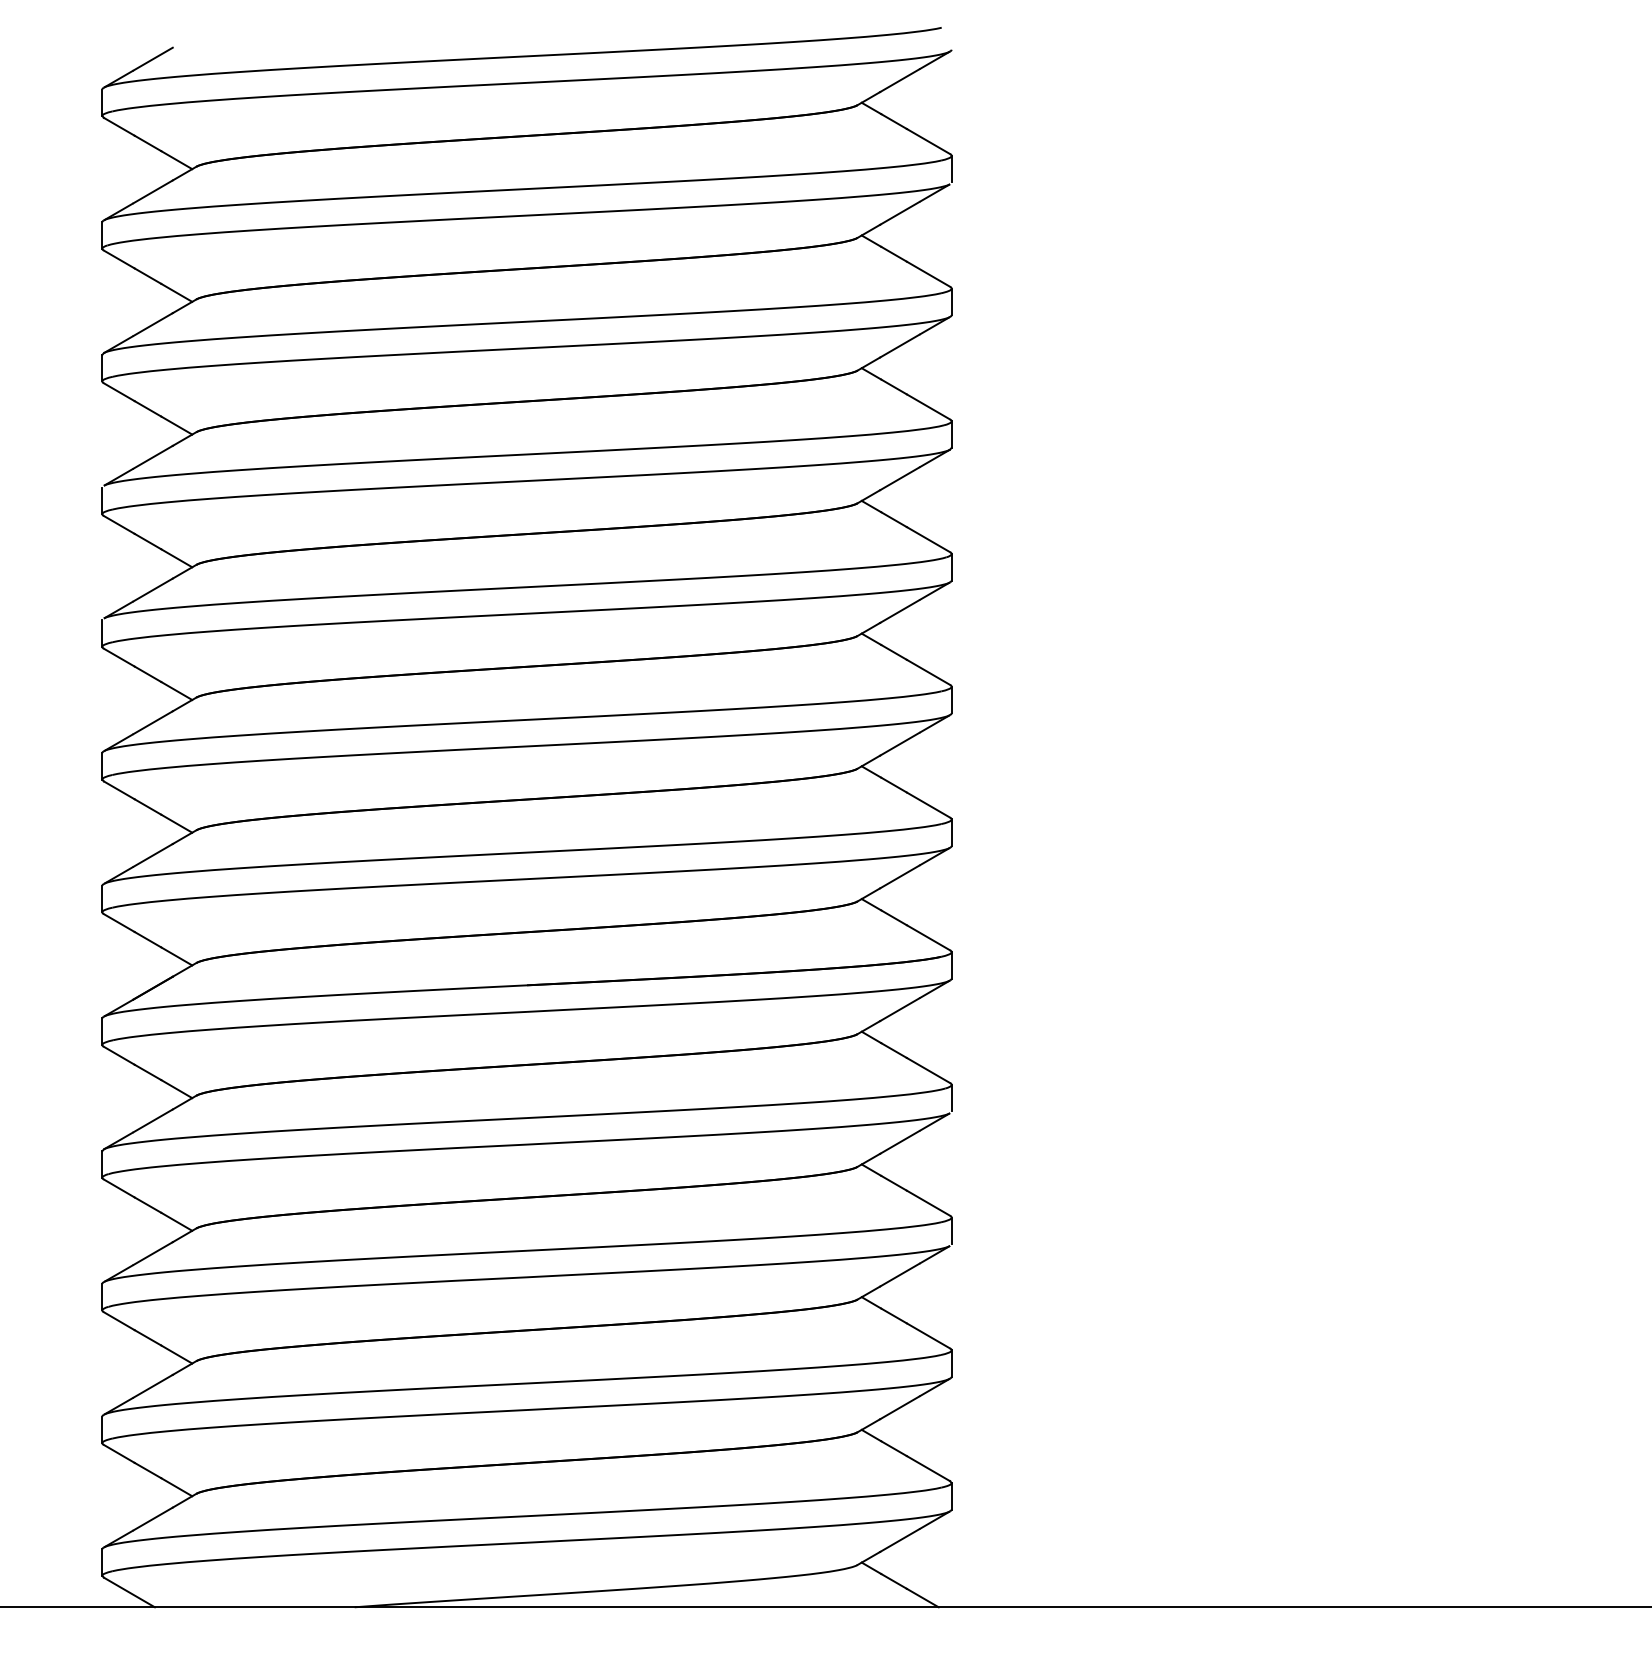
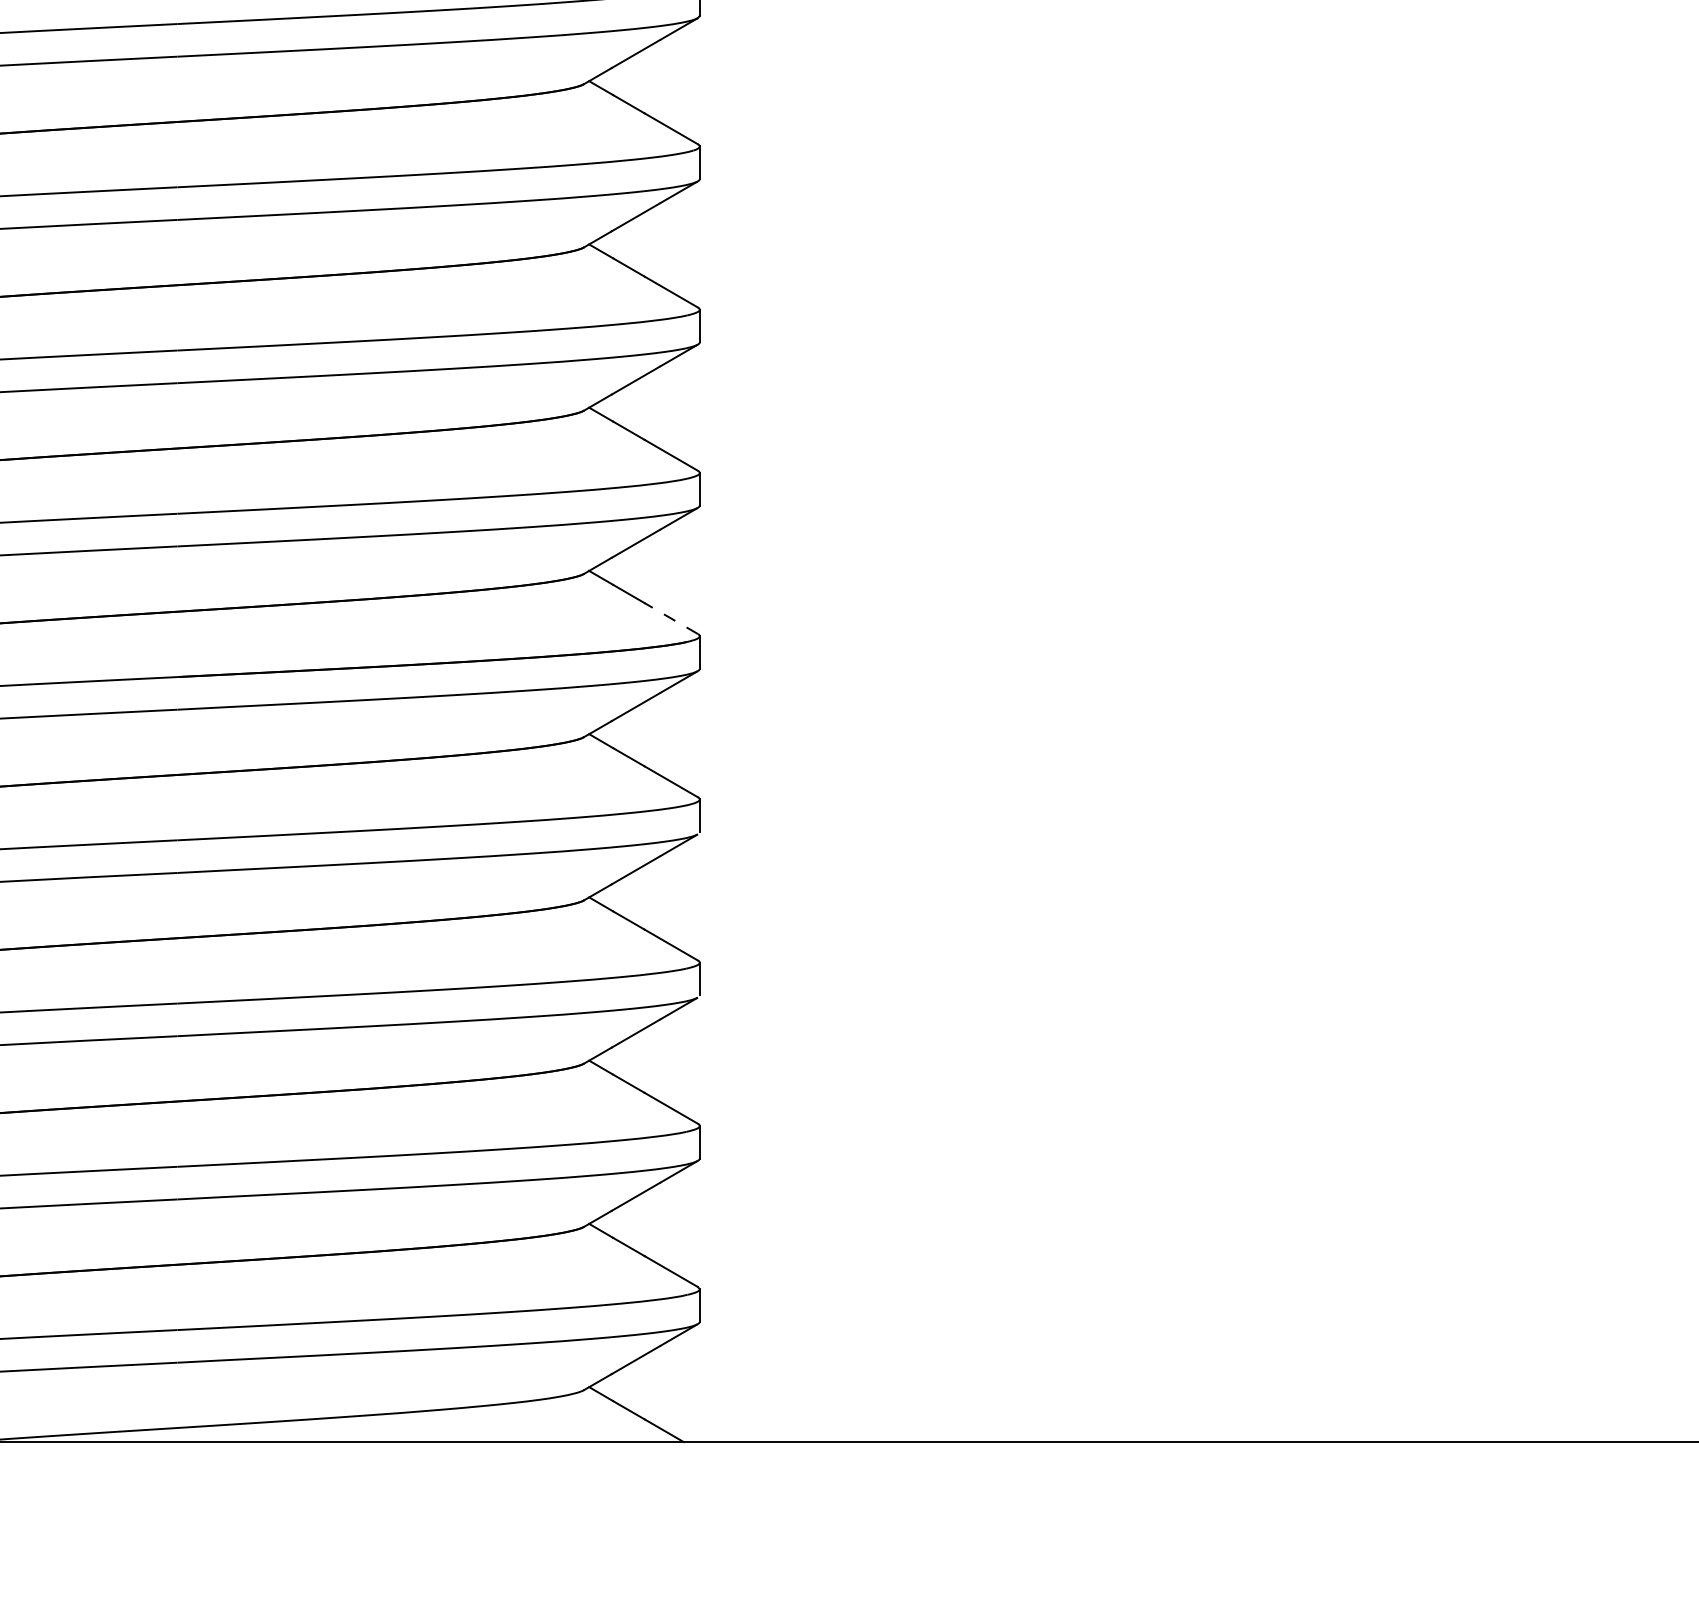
line: (928, 937) -> (671, 618), solid -> dashed

